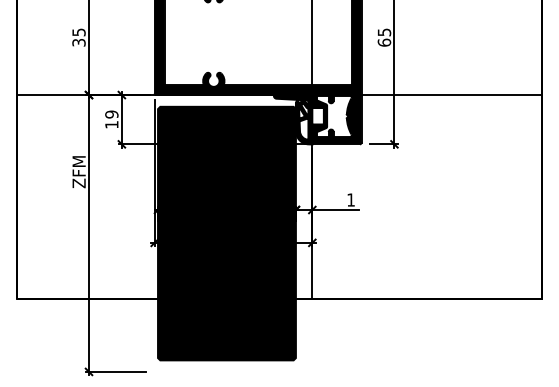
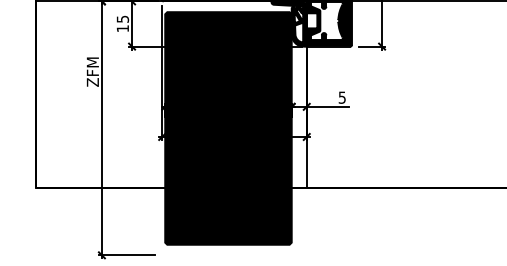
text: (111, 114) -> (122, 19), 19 -> 15
text: (350, 199) -> (341, 97), 1 -> 5

